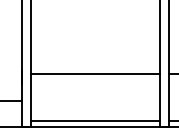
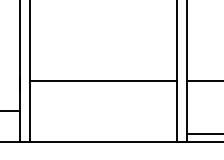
line: (95, 120) -> (103, 134), removed

